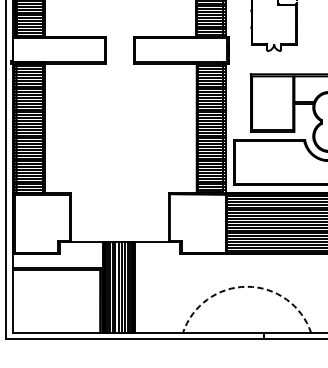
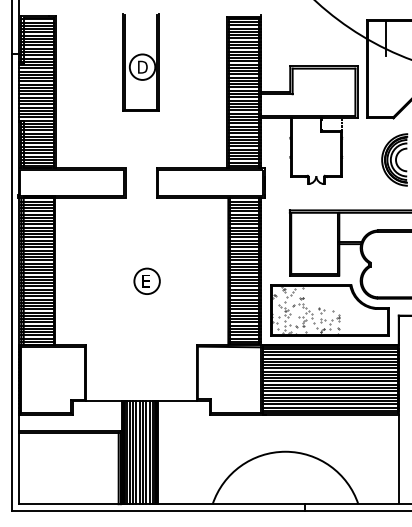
part: (124, 136) -> (146, 280), added
hatch: (264, 162) -> (305, 310), added
arc: (247, 286) -> (285, 451), dashed -> solid

